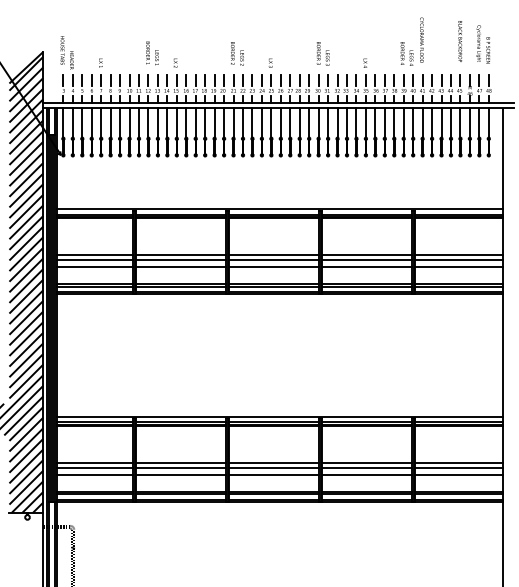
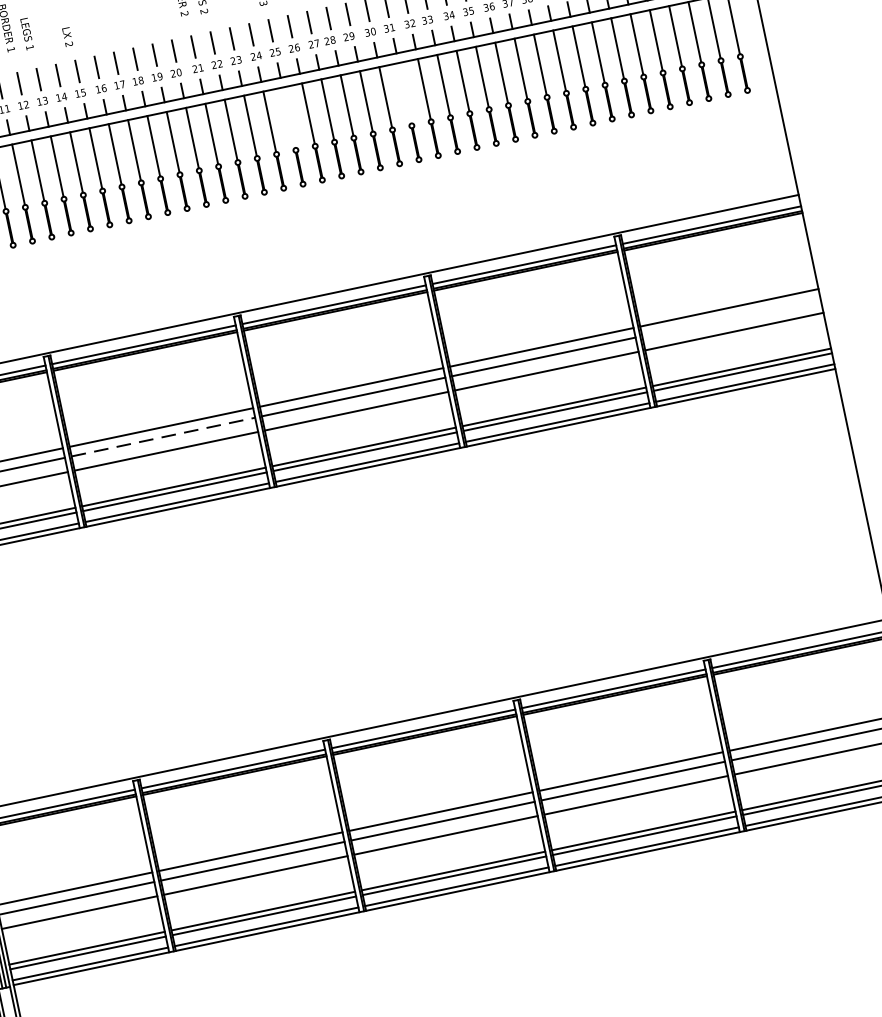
line: (271, 122) -> (289, 116), removed
line: (328, 122) -> (405, 92), removed
line: (181, 260) -> (164, 437), solid -> dashed
line: (458, 260) -> (730, 318), removed

